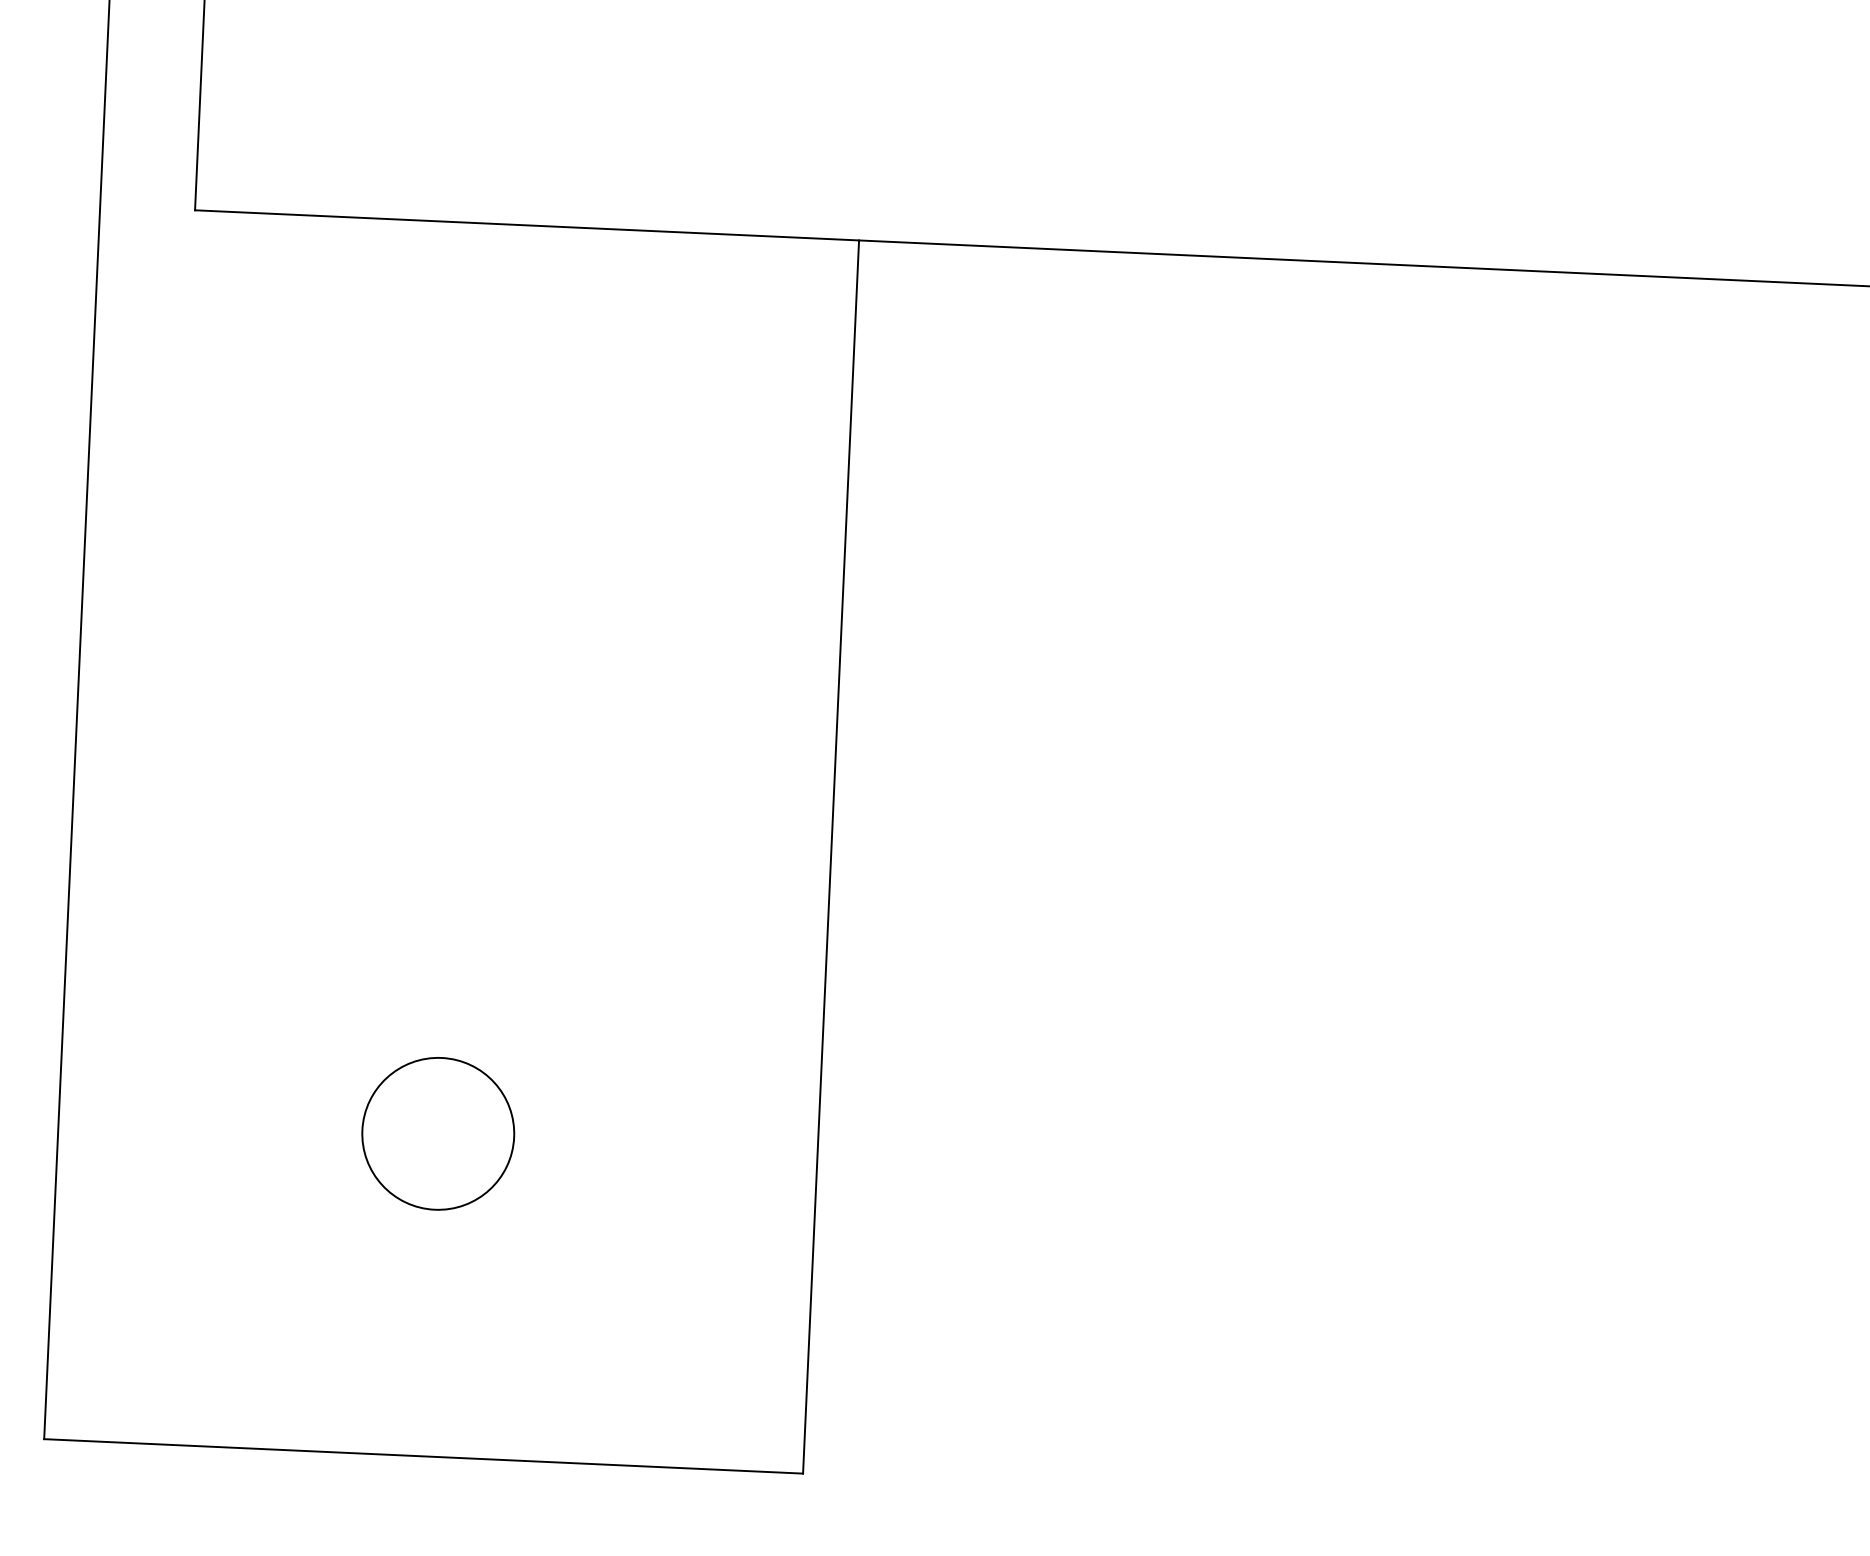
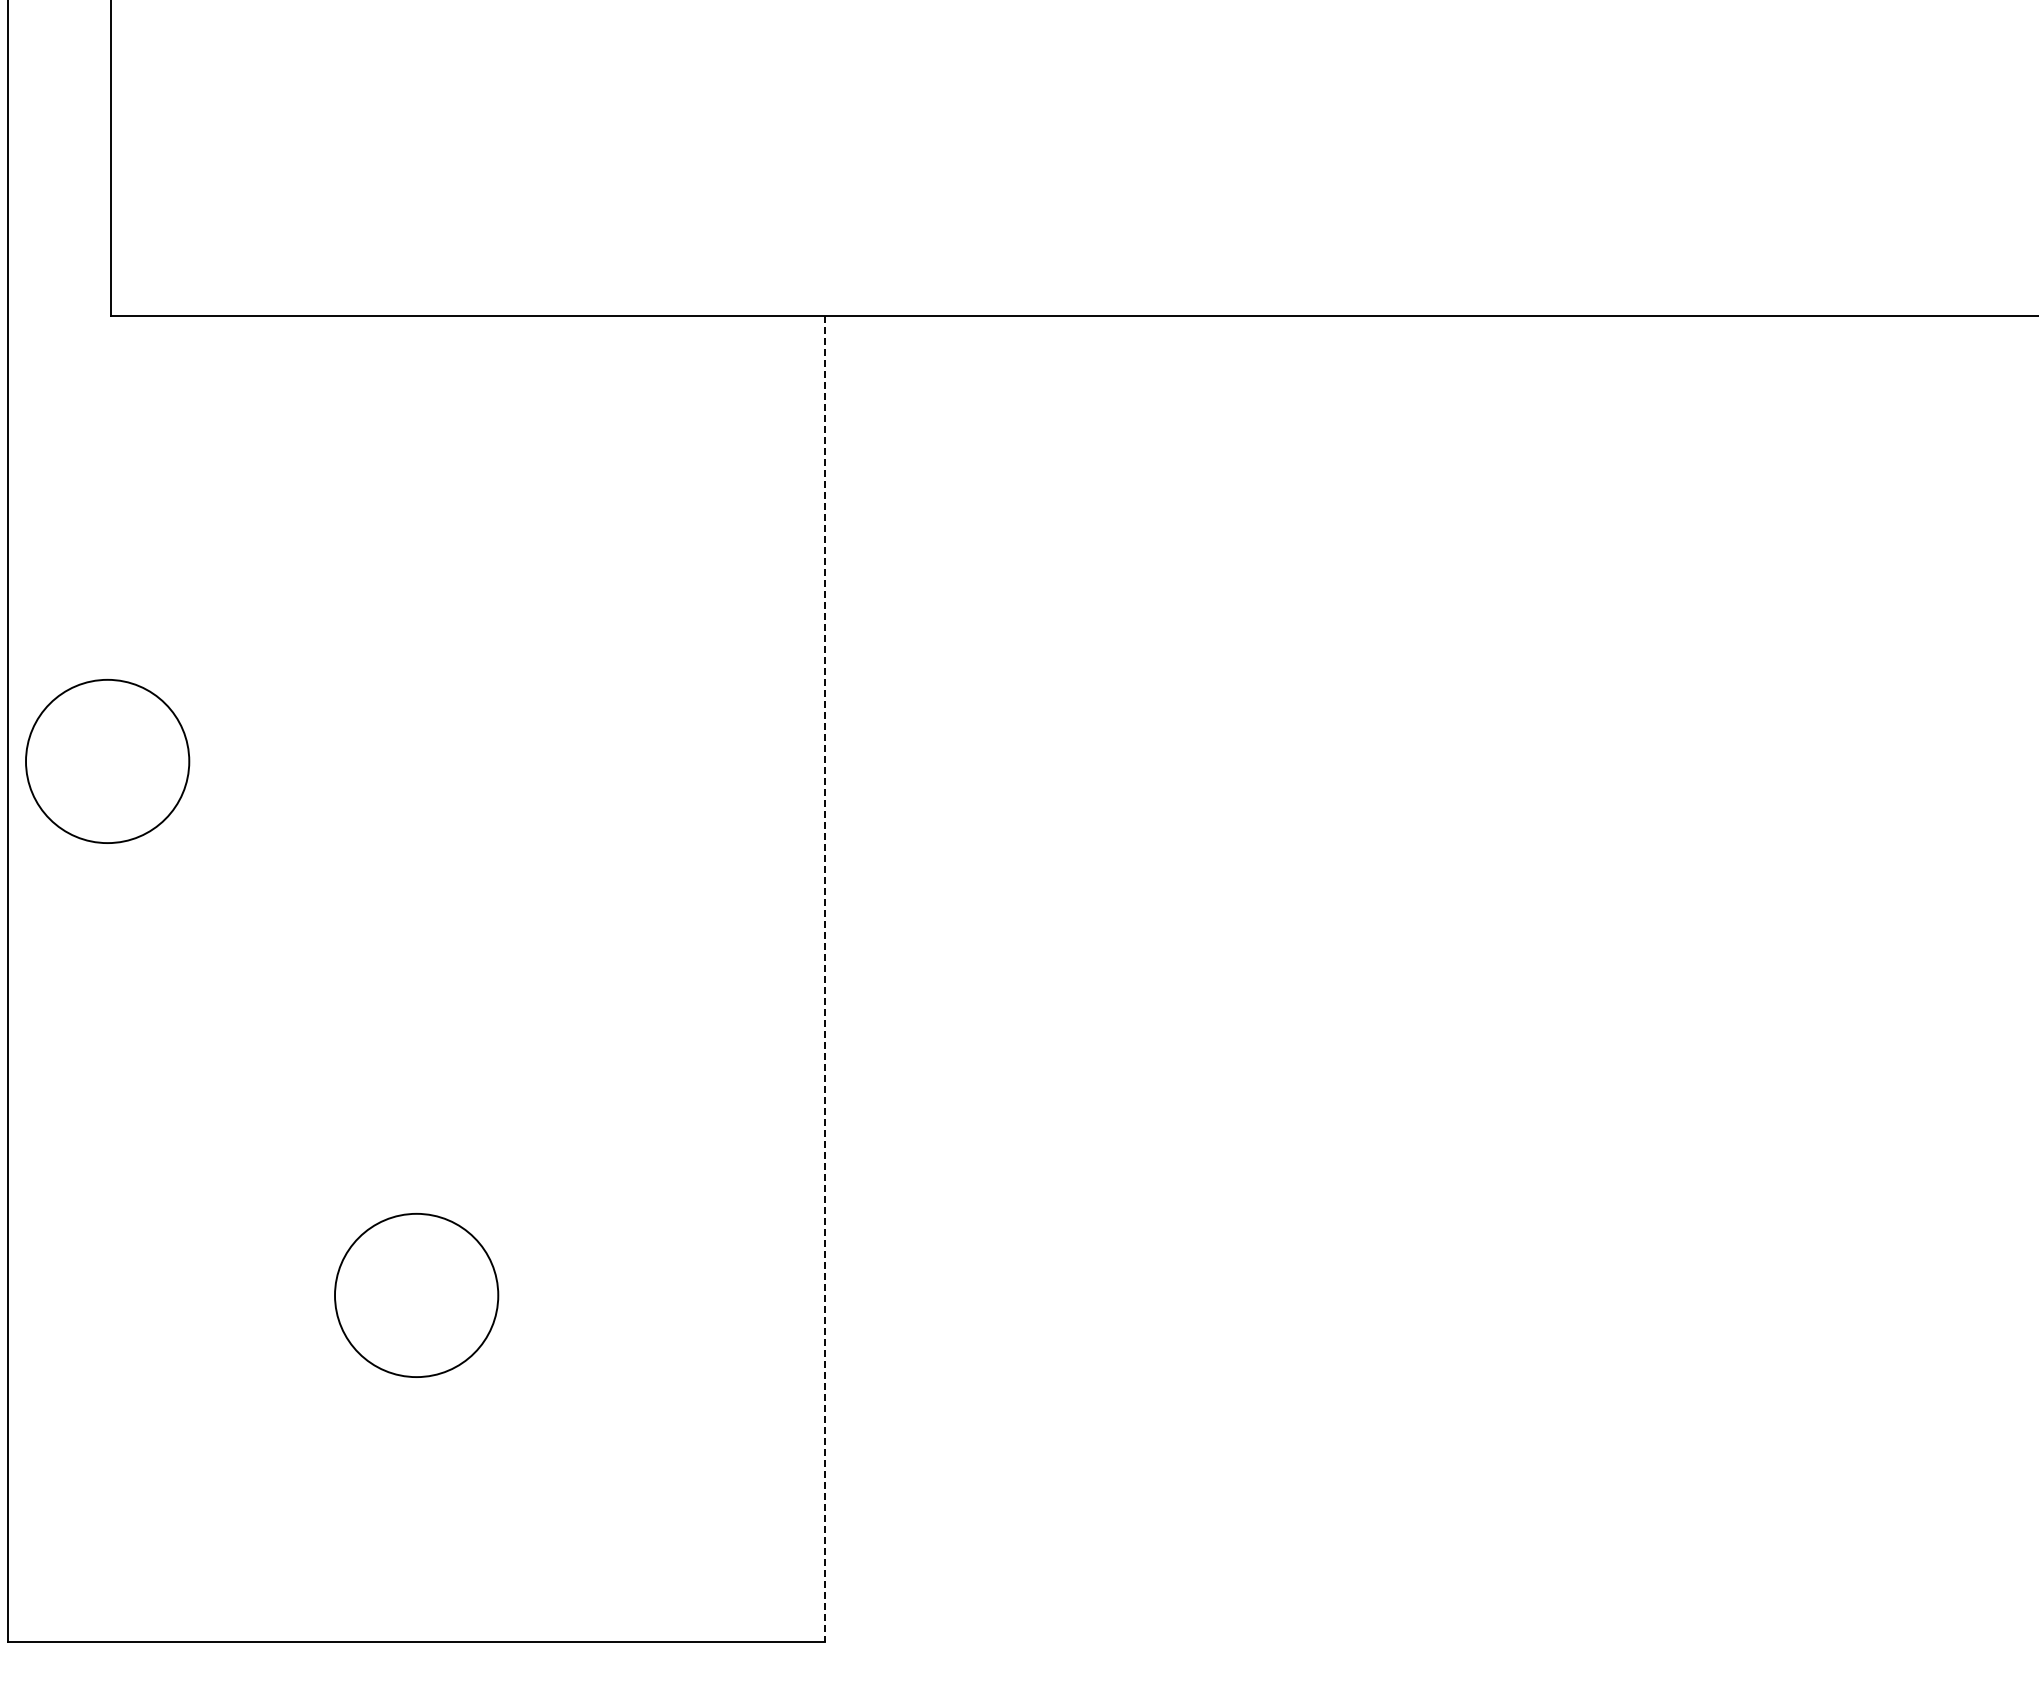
circle: (173, 624) -> (107, 761), added
line: (830, 857) -> (824, 979), solid -> dashed

